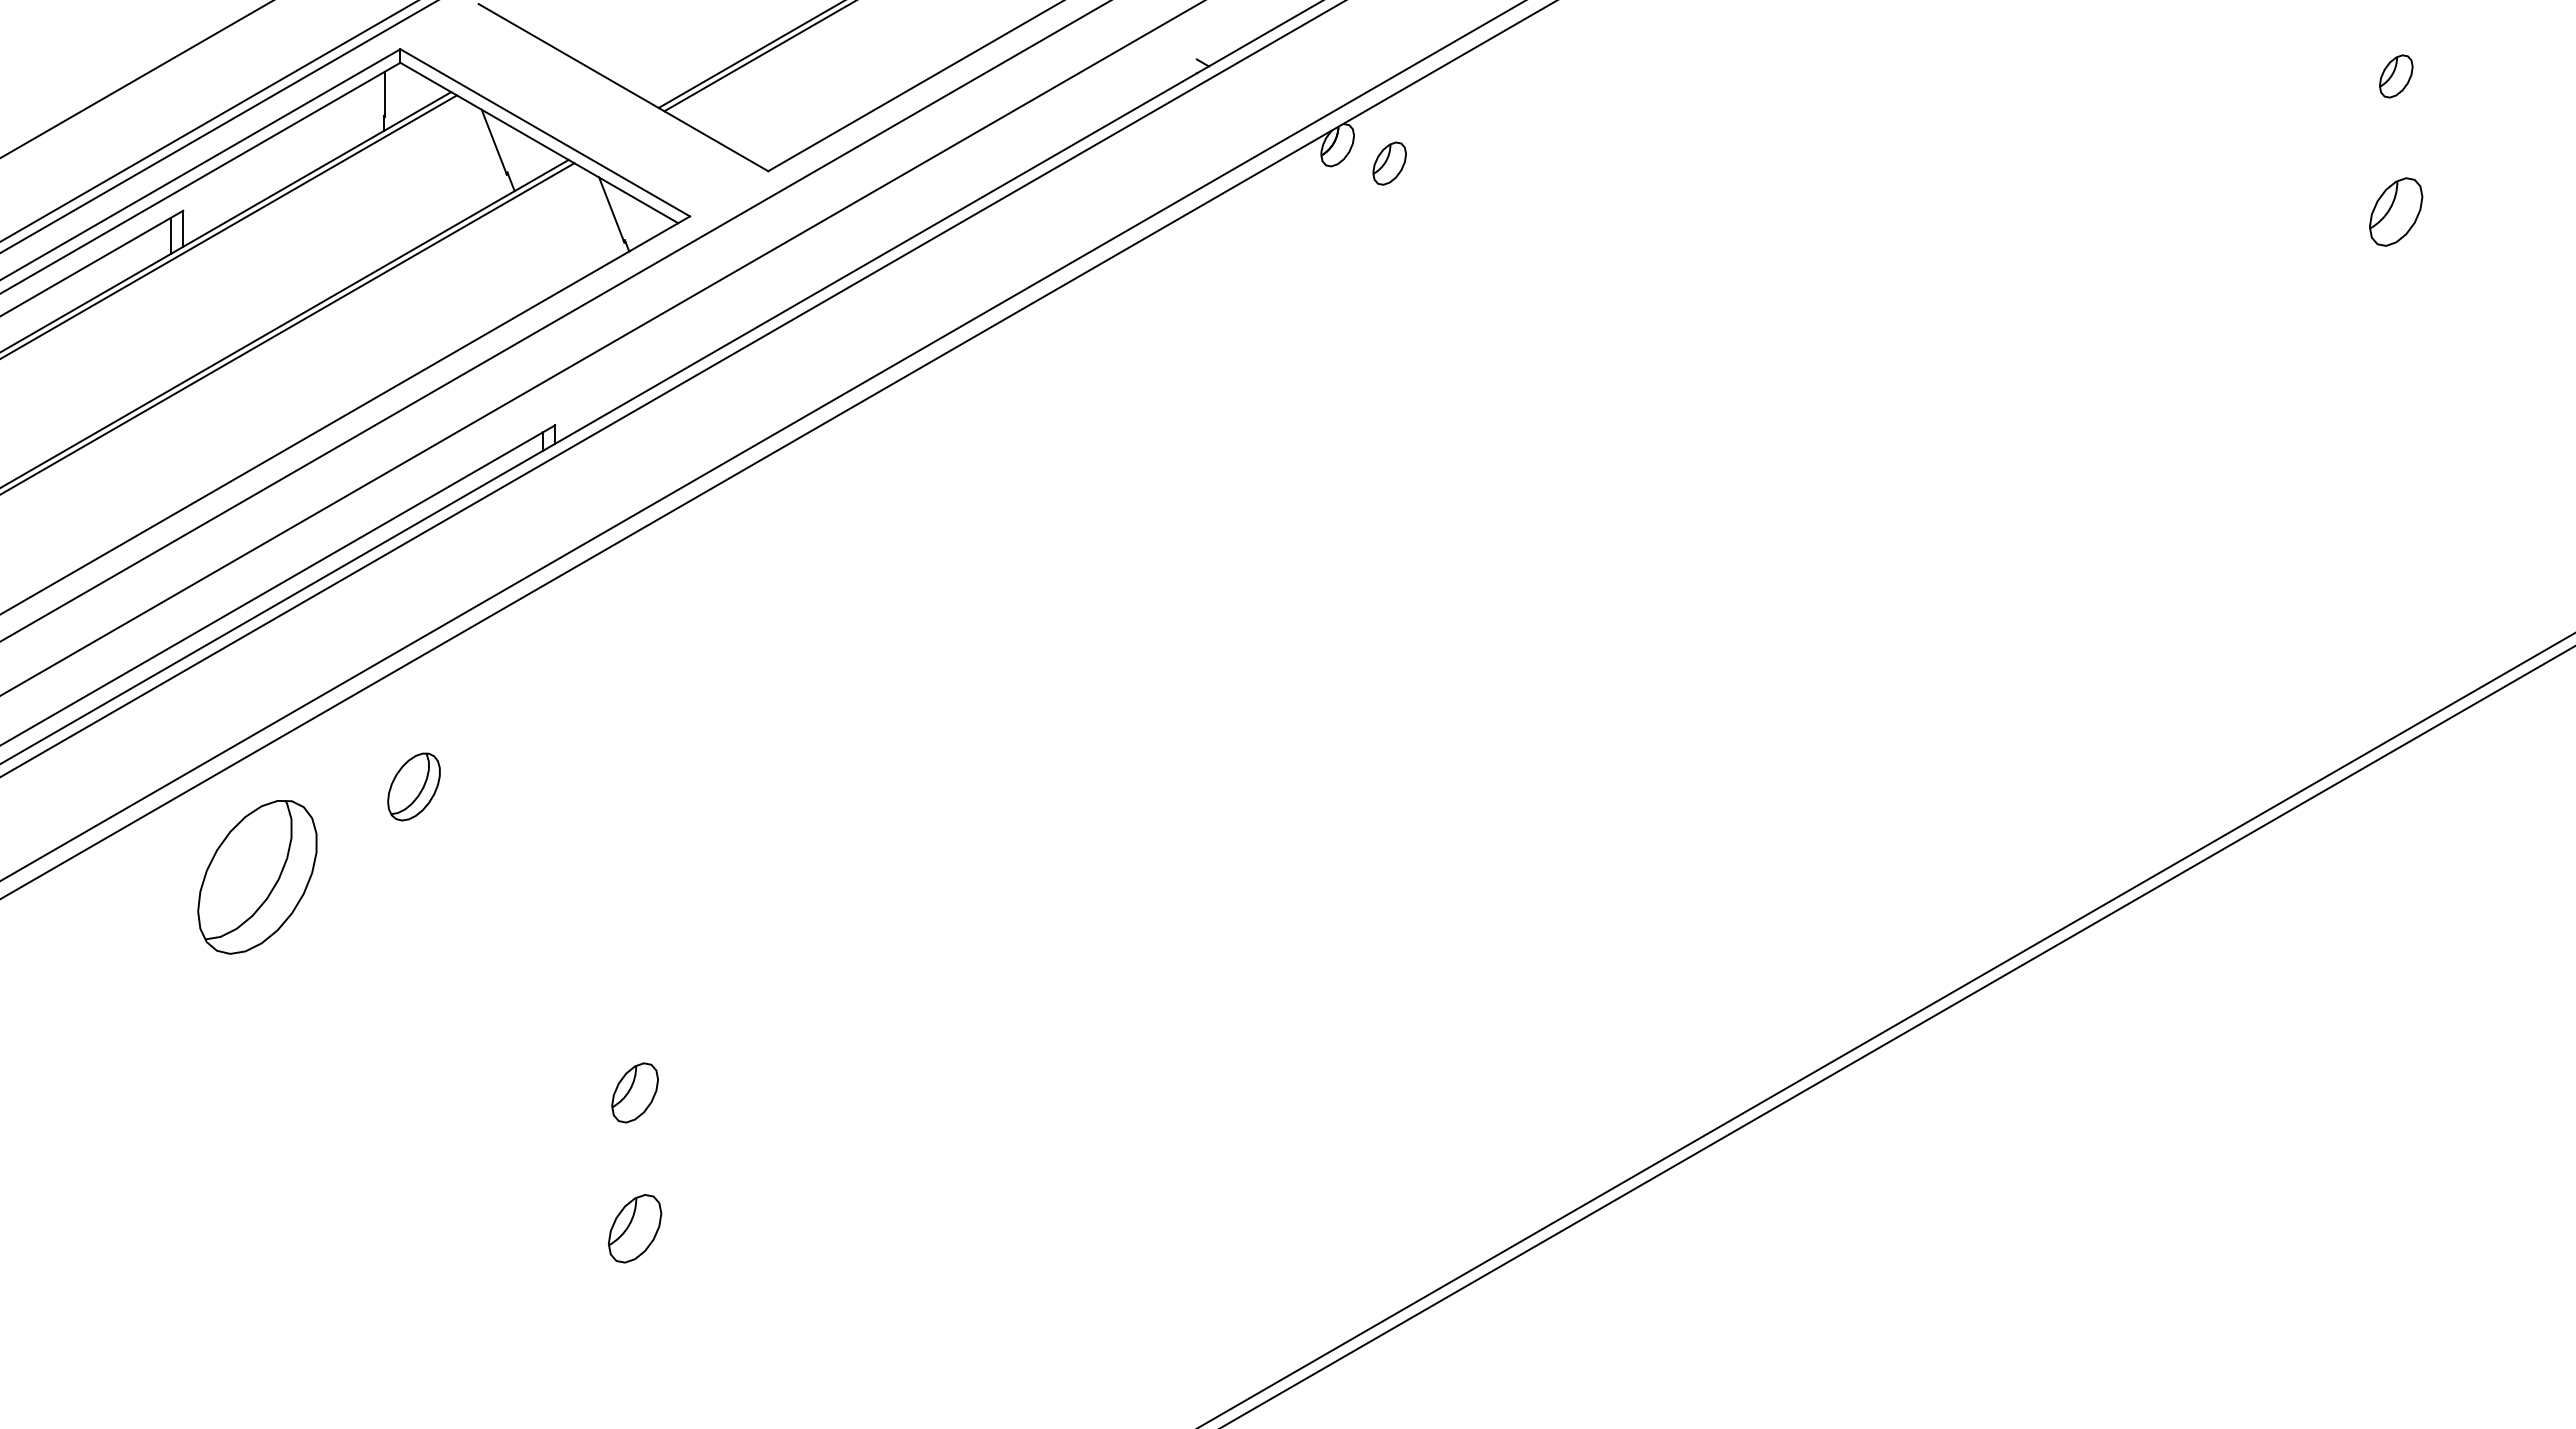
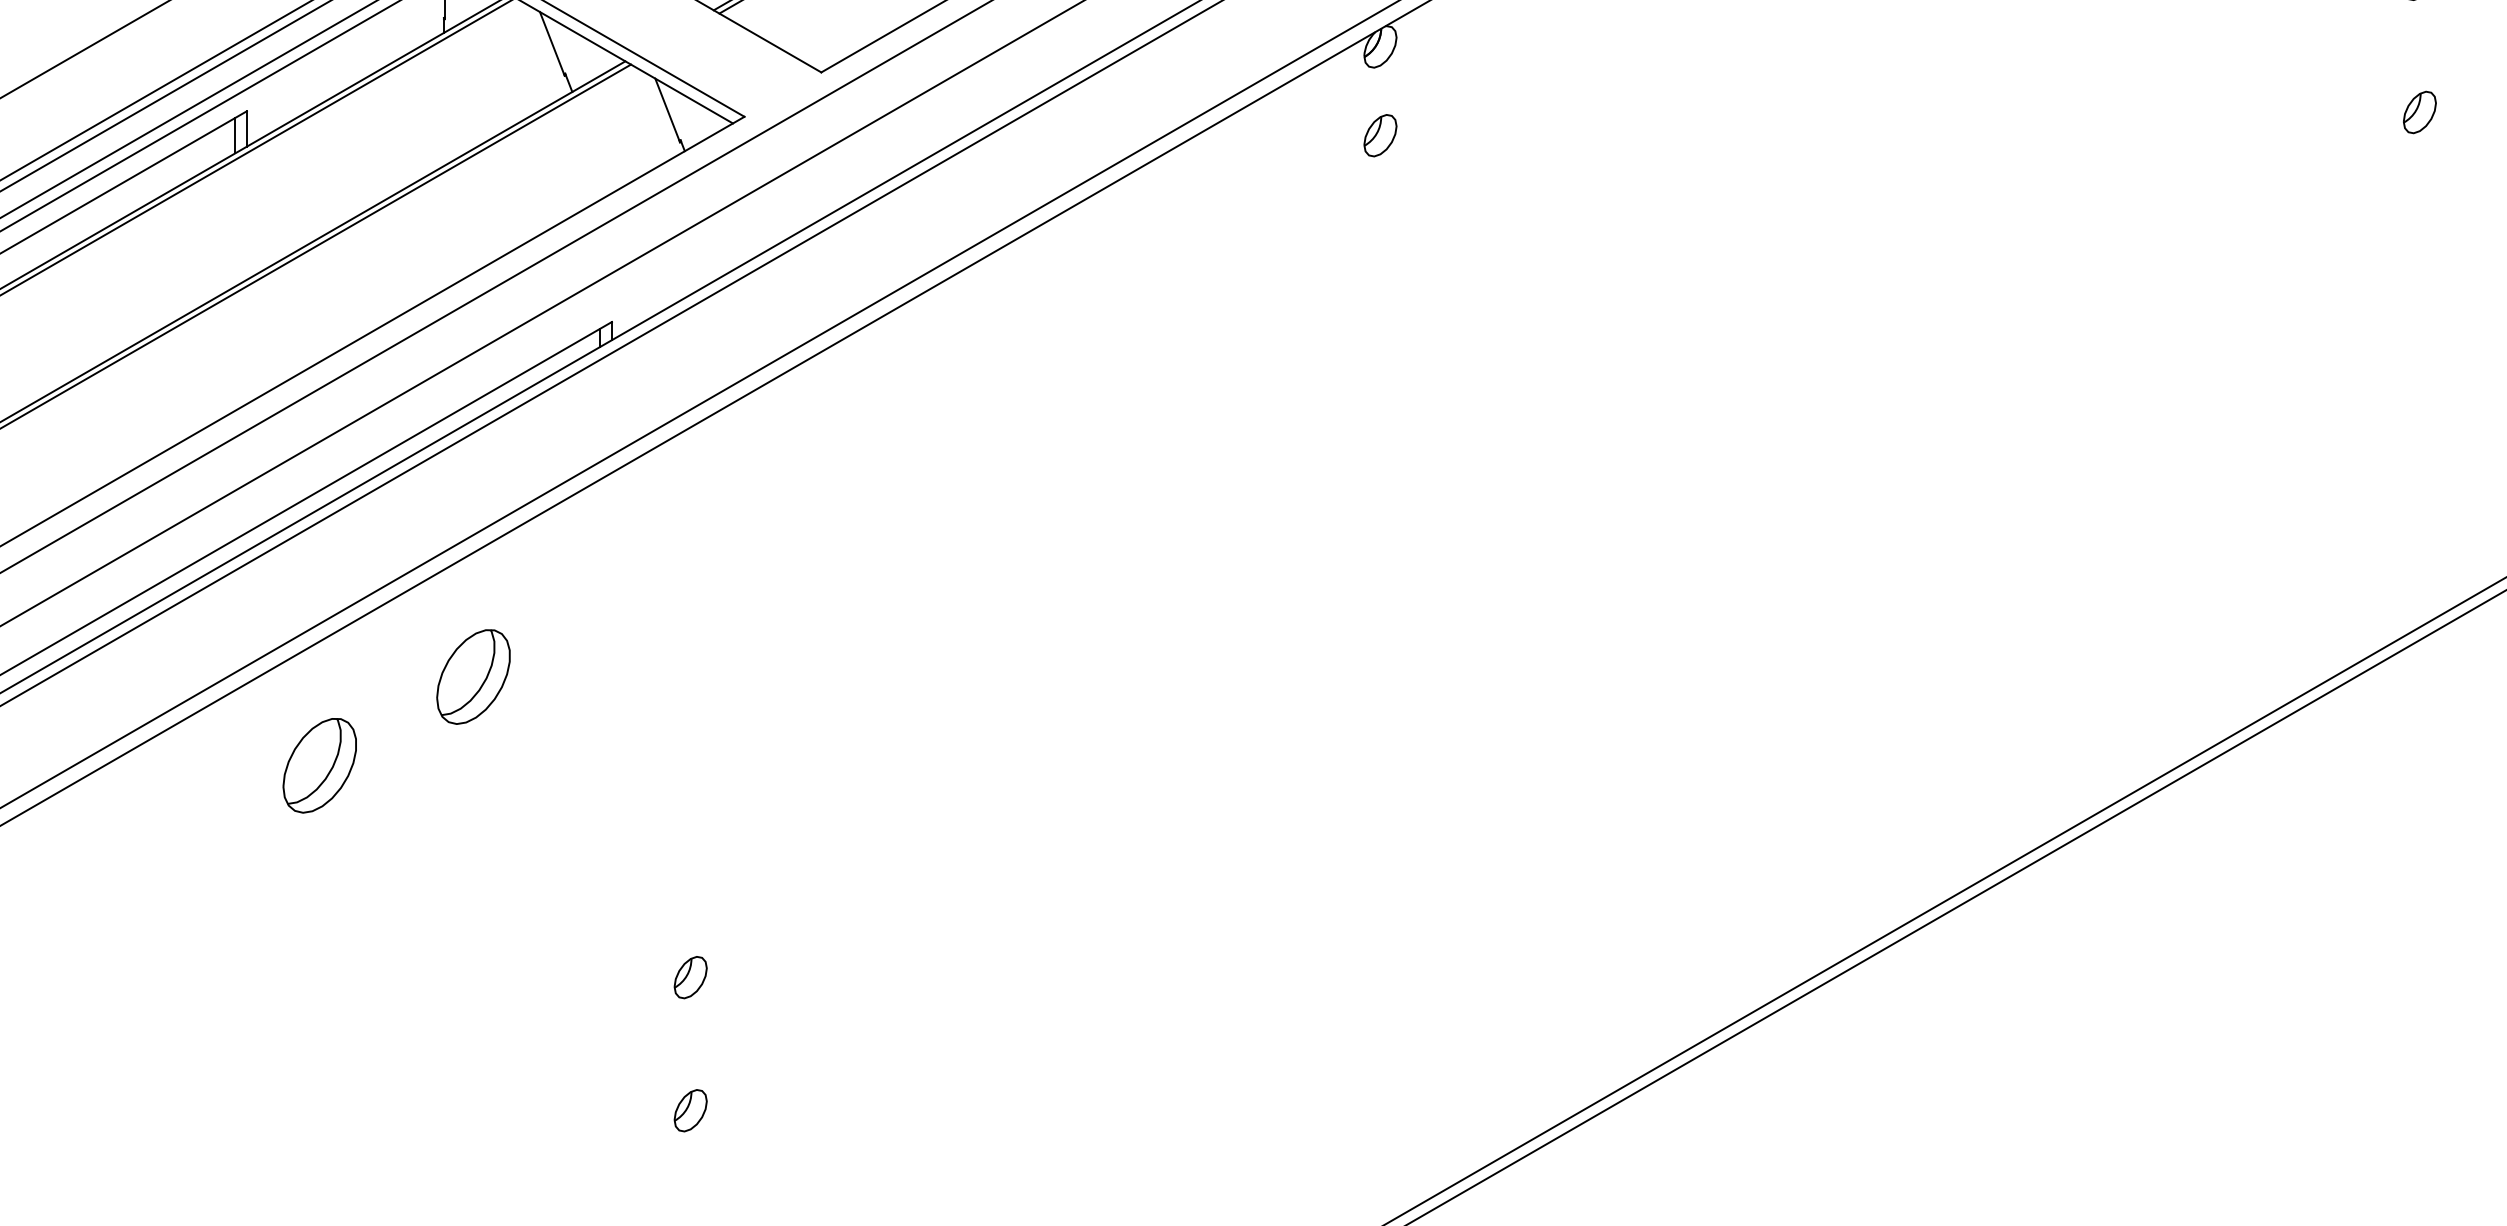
part: (1389, 163) -> (1380, 135), moved
part: (2396, 211) -> (2420, 111), size x0.62
part: (413, 786) -> (473, 676), size x1.43
part: (257, 877) -> (319, 765), size x0.62
part: (635, 1093) -> (690, 978), size x0.71
part: (635, 1228) -> (690, 1110), size x0.62

